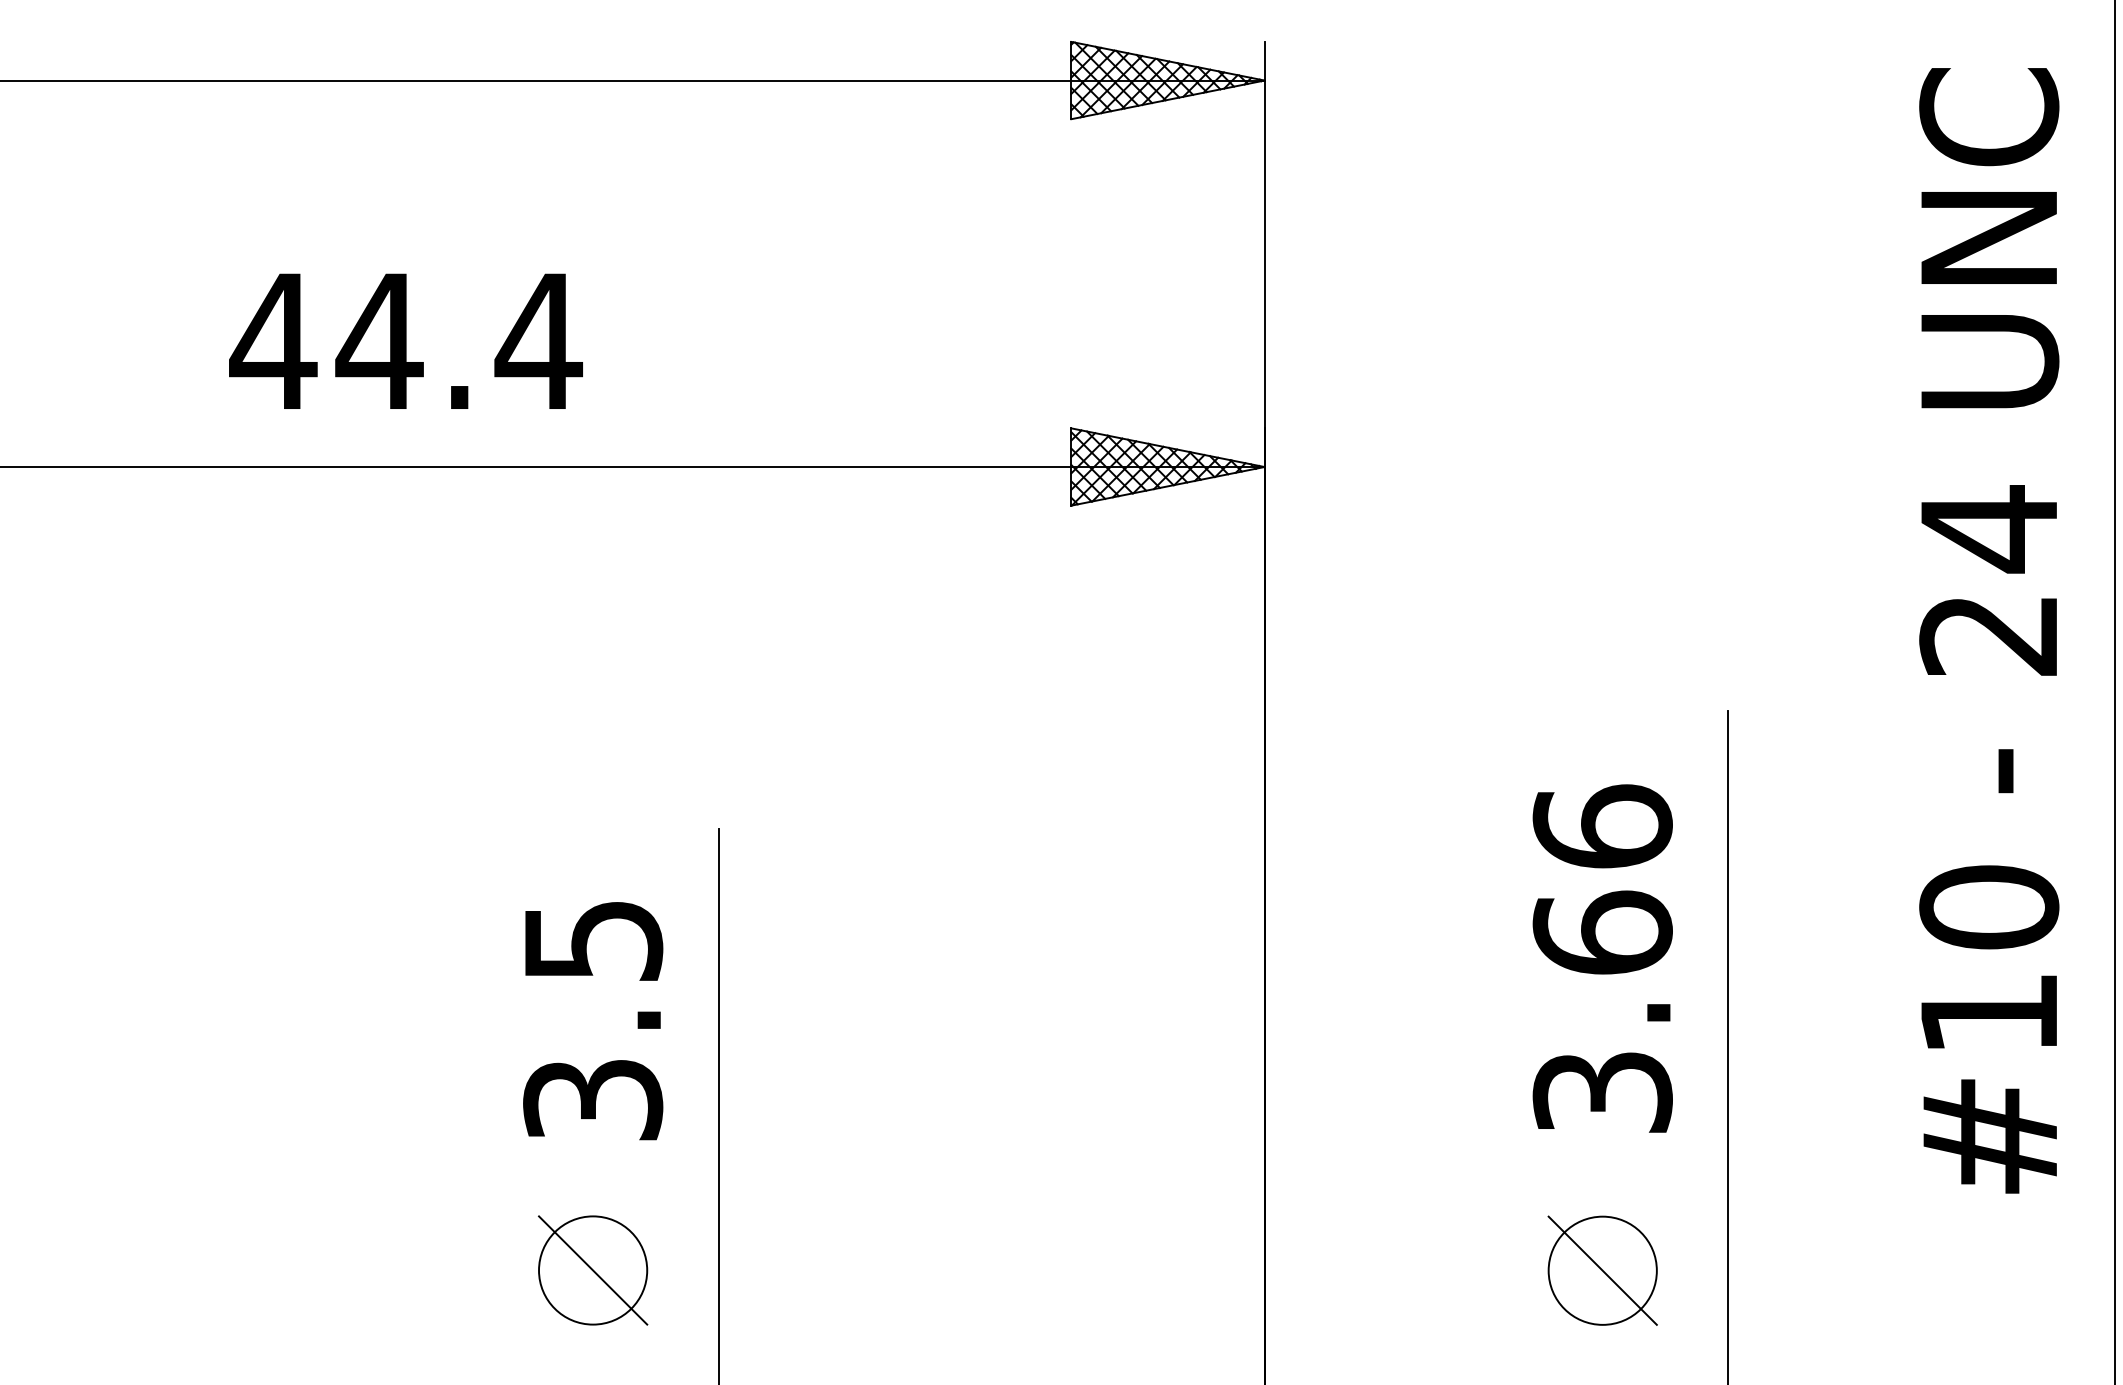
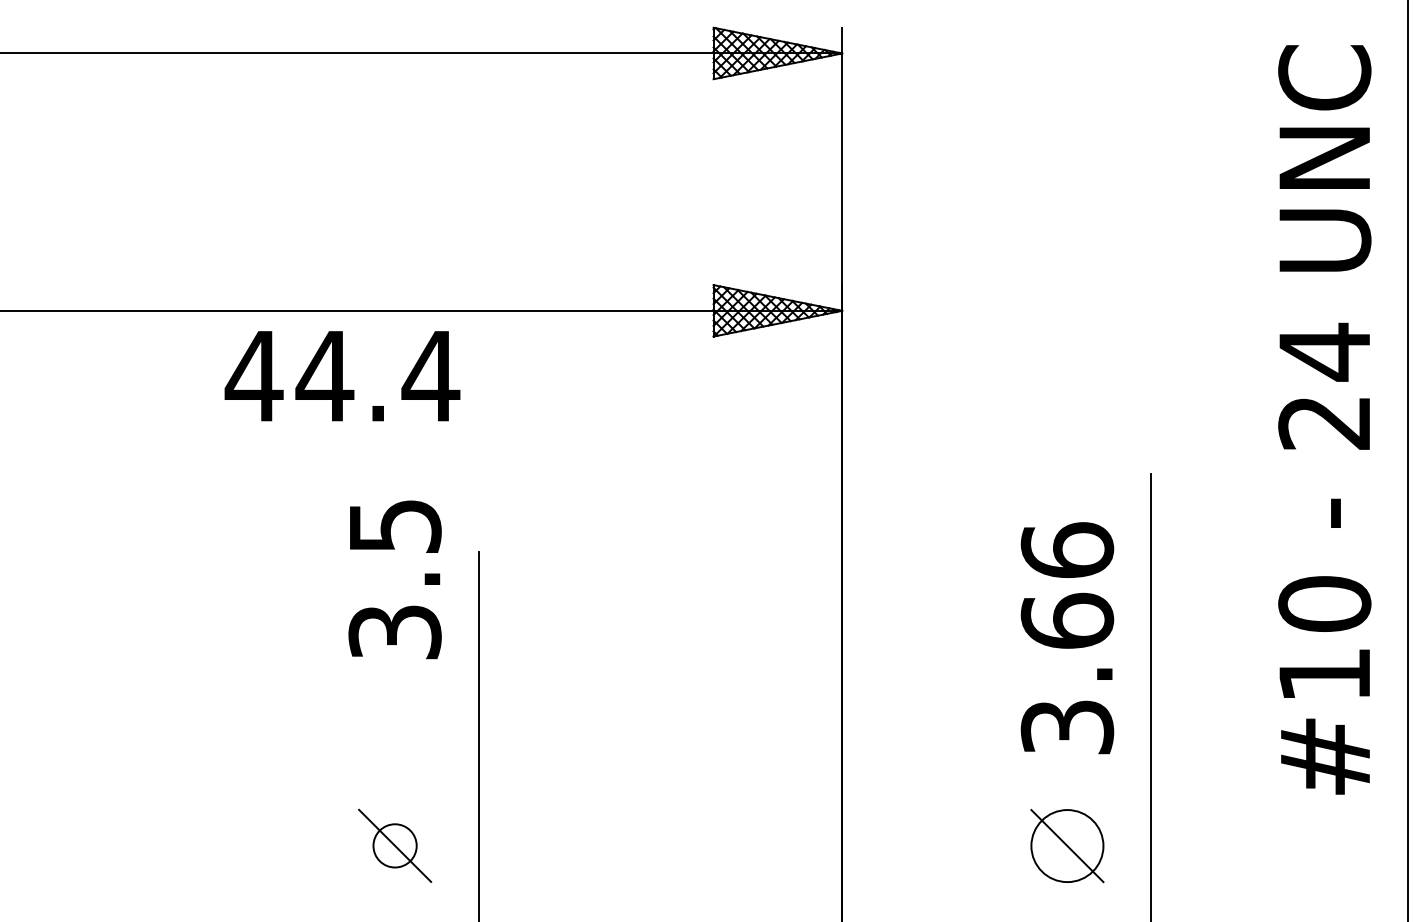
text: (406, 341) -> (342, 376), moved
text: (592, 1020) -> (394, 579), moved
circle: (593, 1269) -> (395, 845), size x0.6

